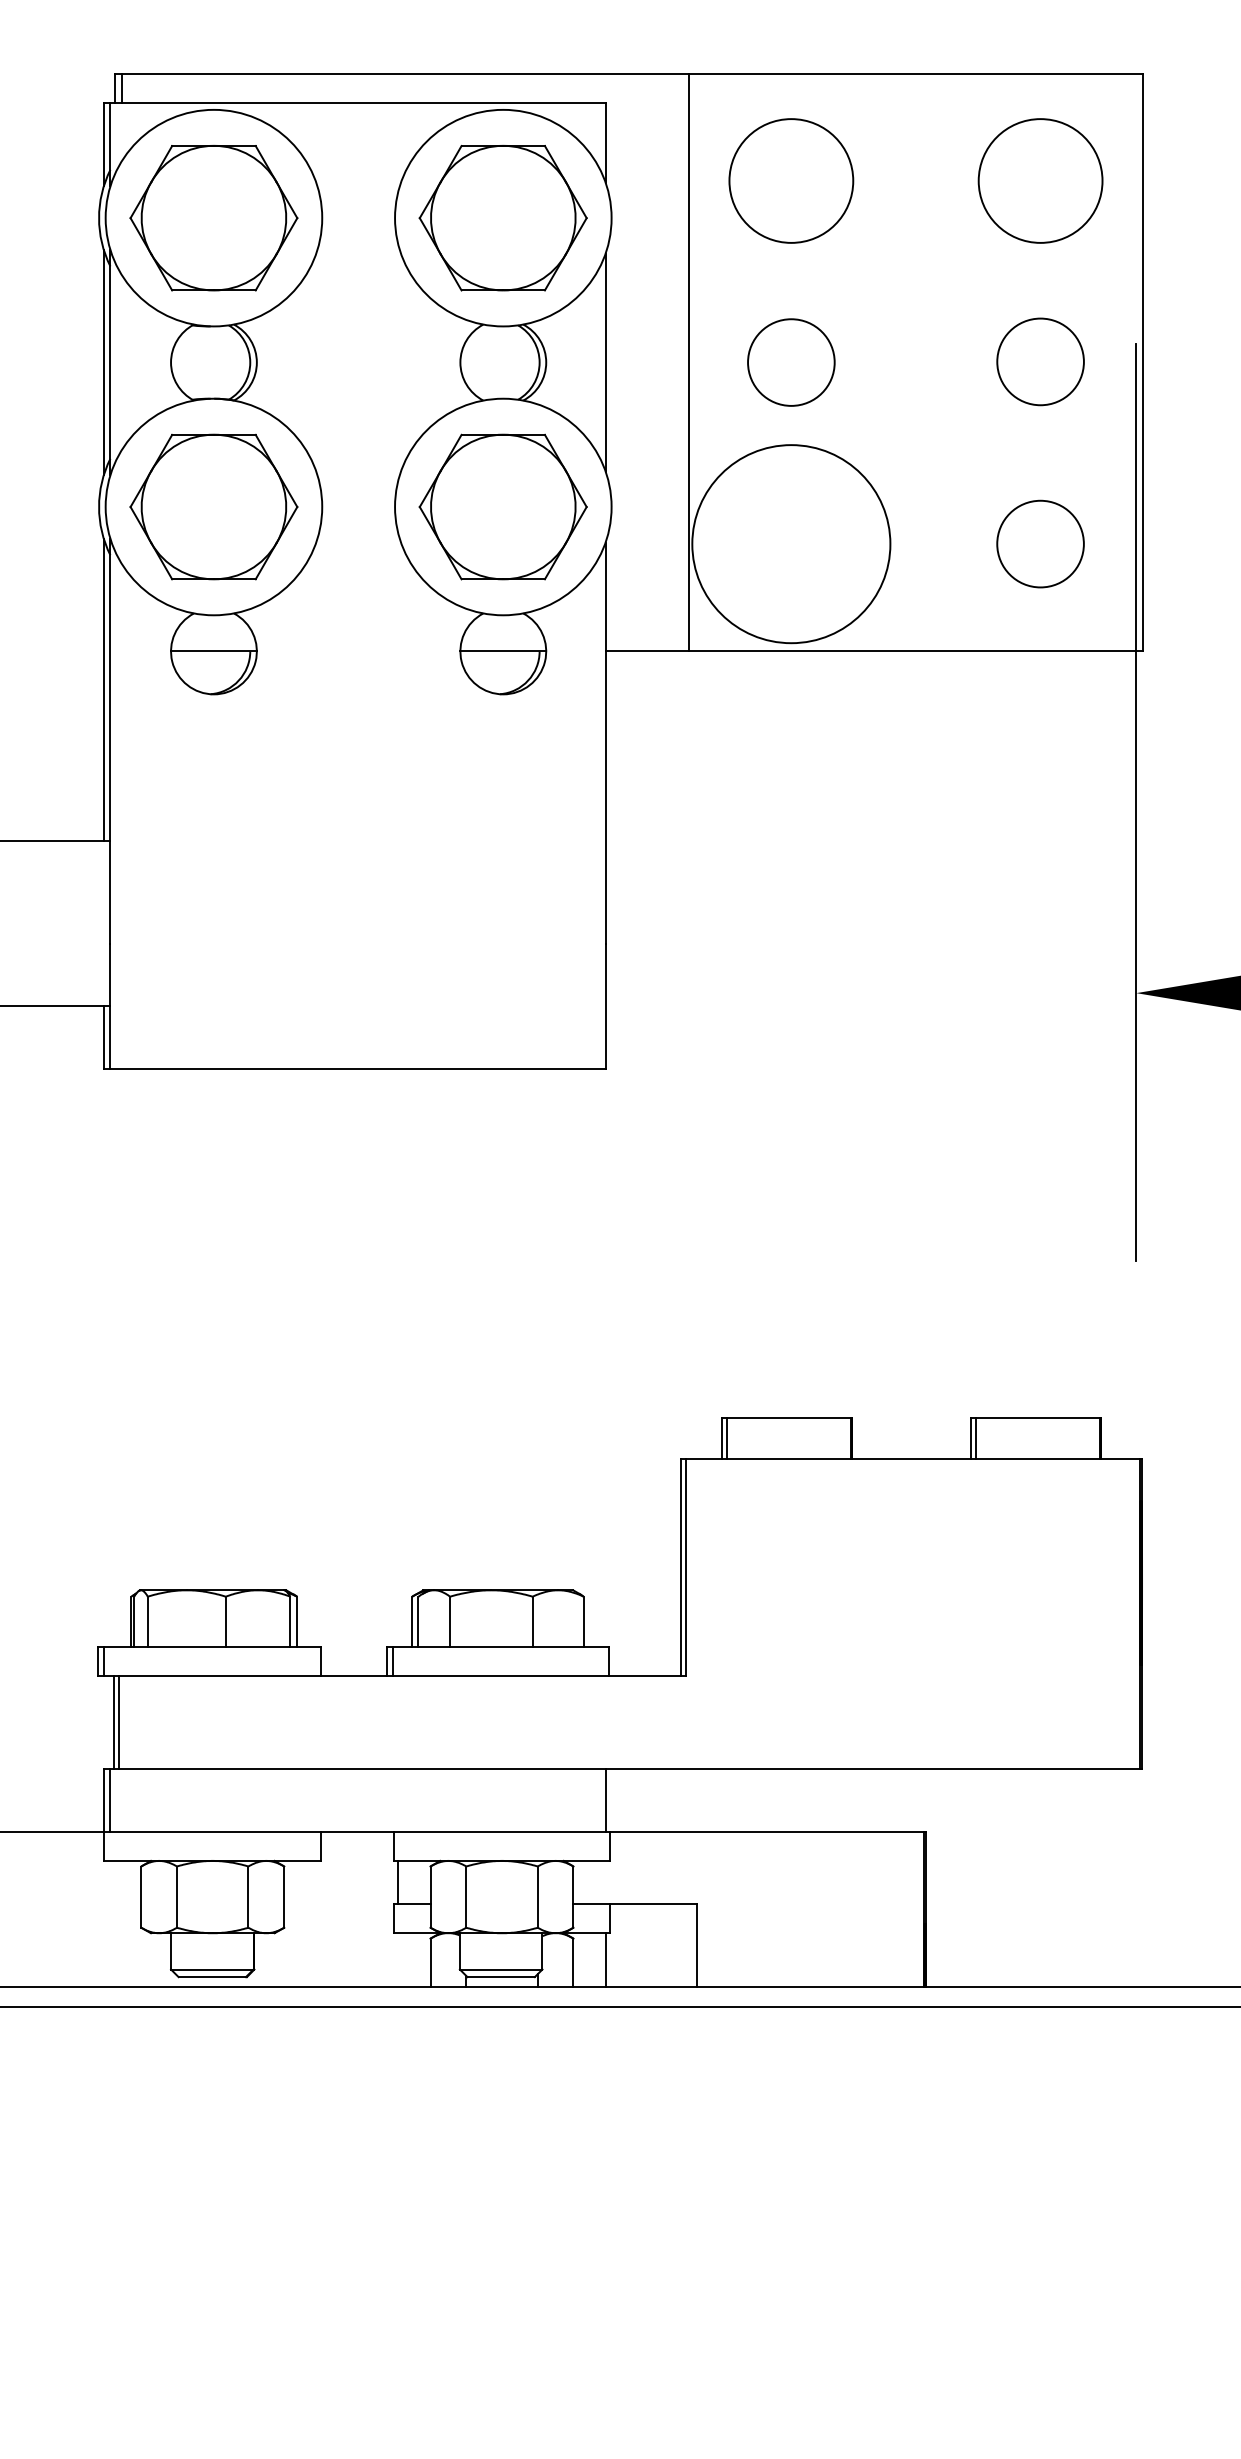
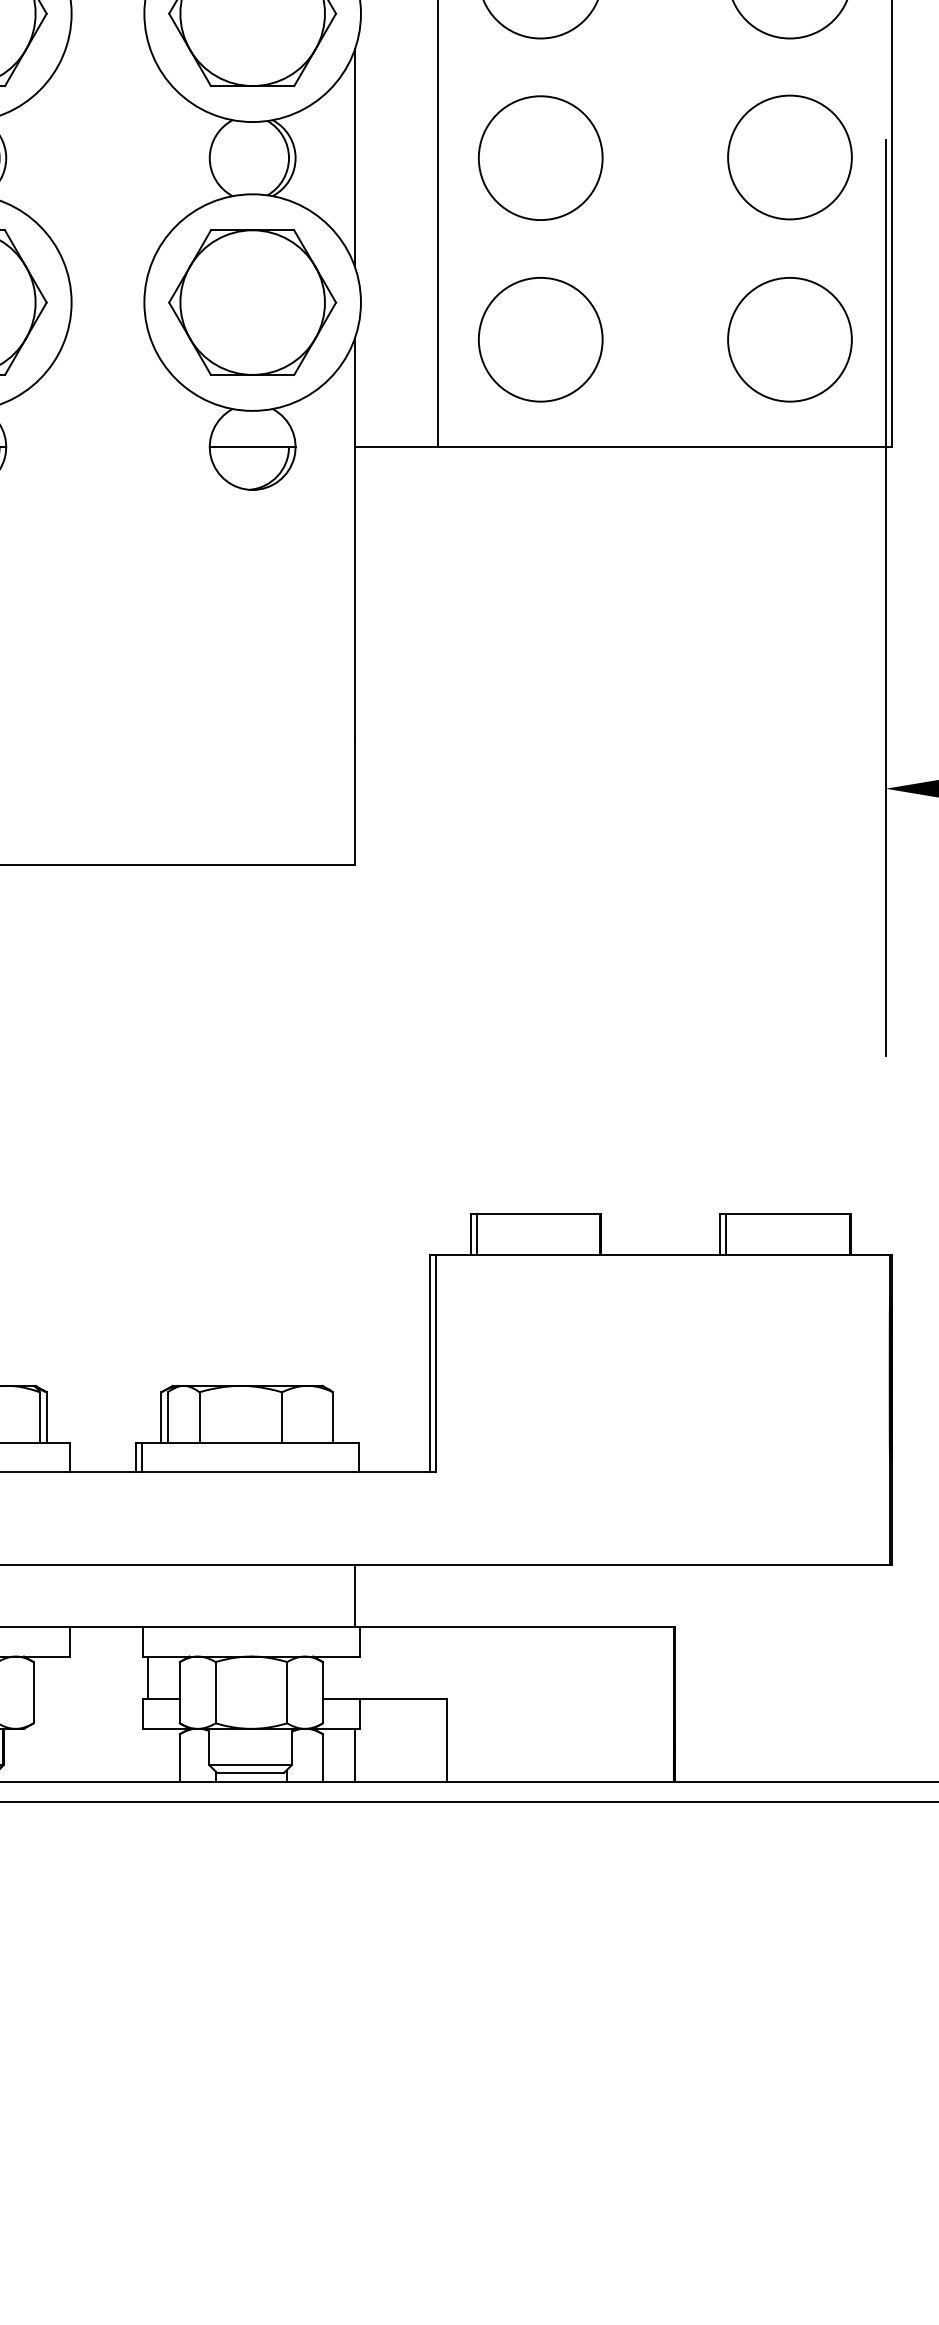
circle: (1040, 361) -> (789, 157), size x1.43
circle: (791, 362) -> (540, 158), size x1.43
circle: (1040, 543) -> (789, 339), size x1.43
circle: (791, 544) -> (540, 340), size x0.62

